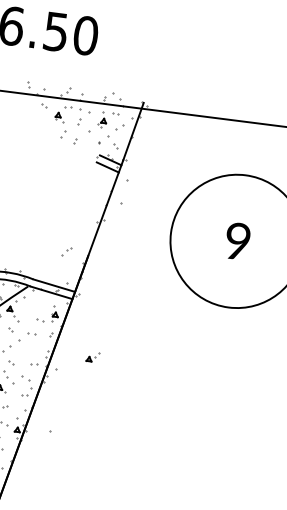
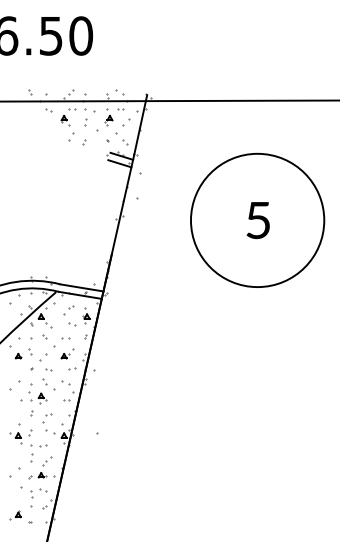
text: (236, 241) -> (257, 220), 9 -> 5
part: (66, 252) -> (68, 310), moved
part: (92, 356) -> (67, 353), moved

